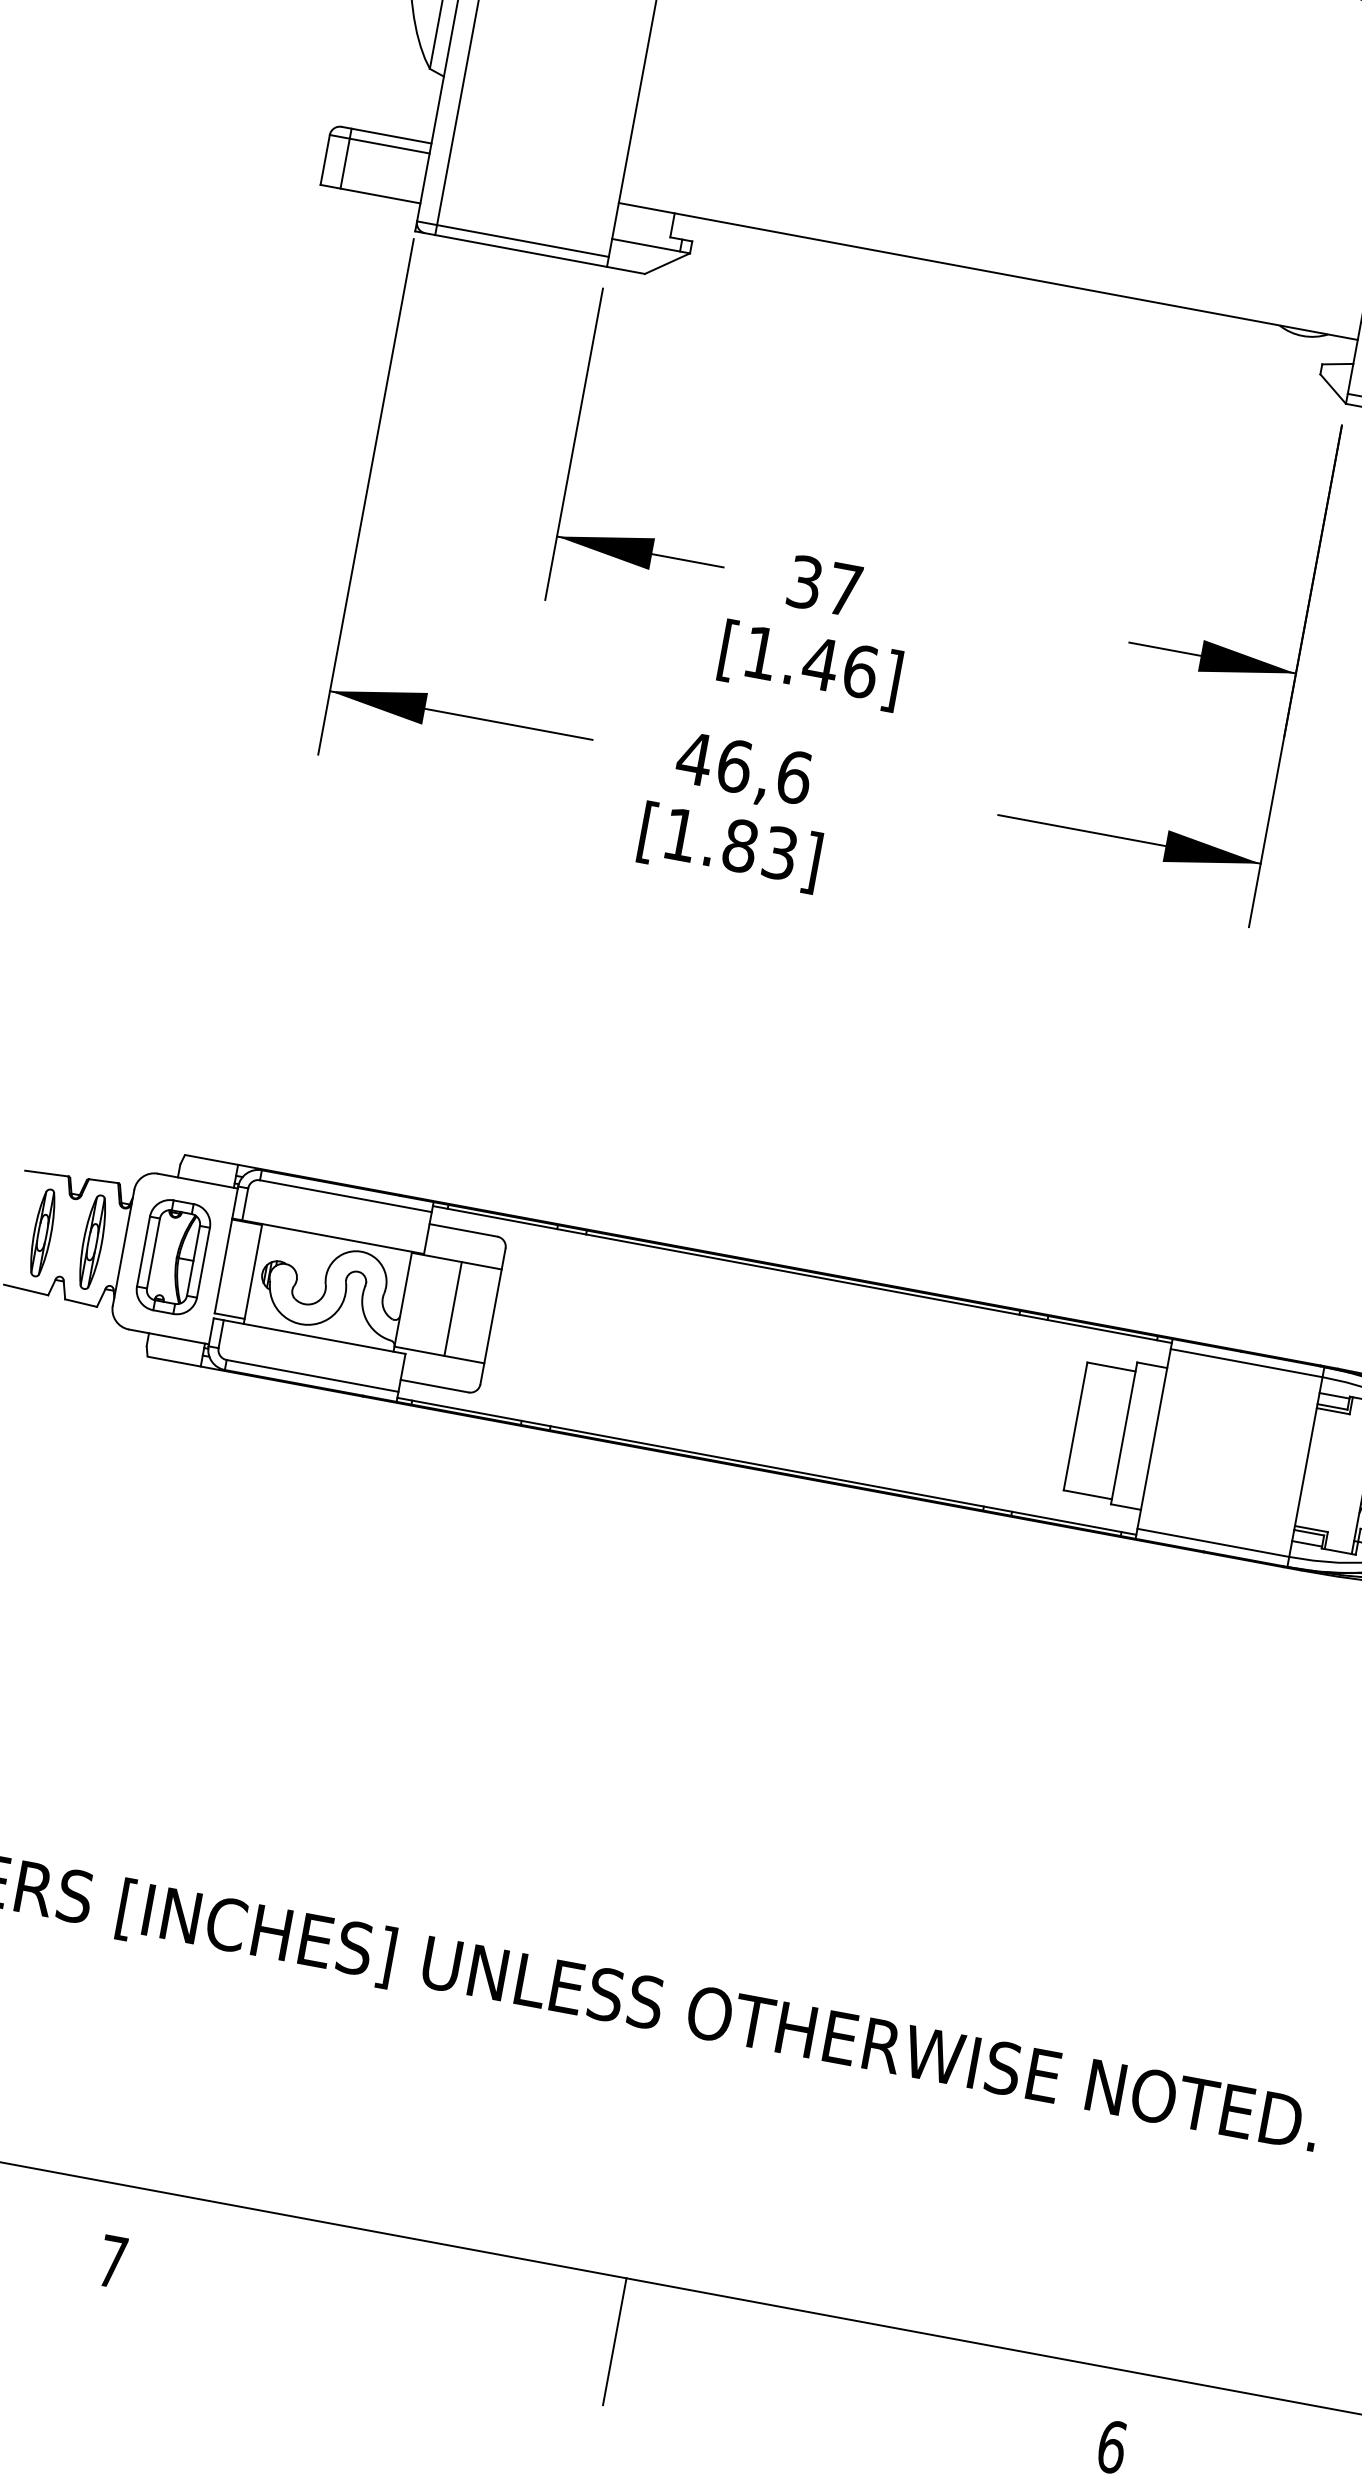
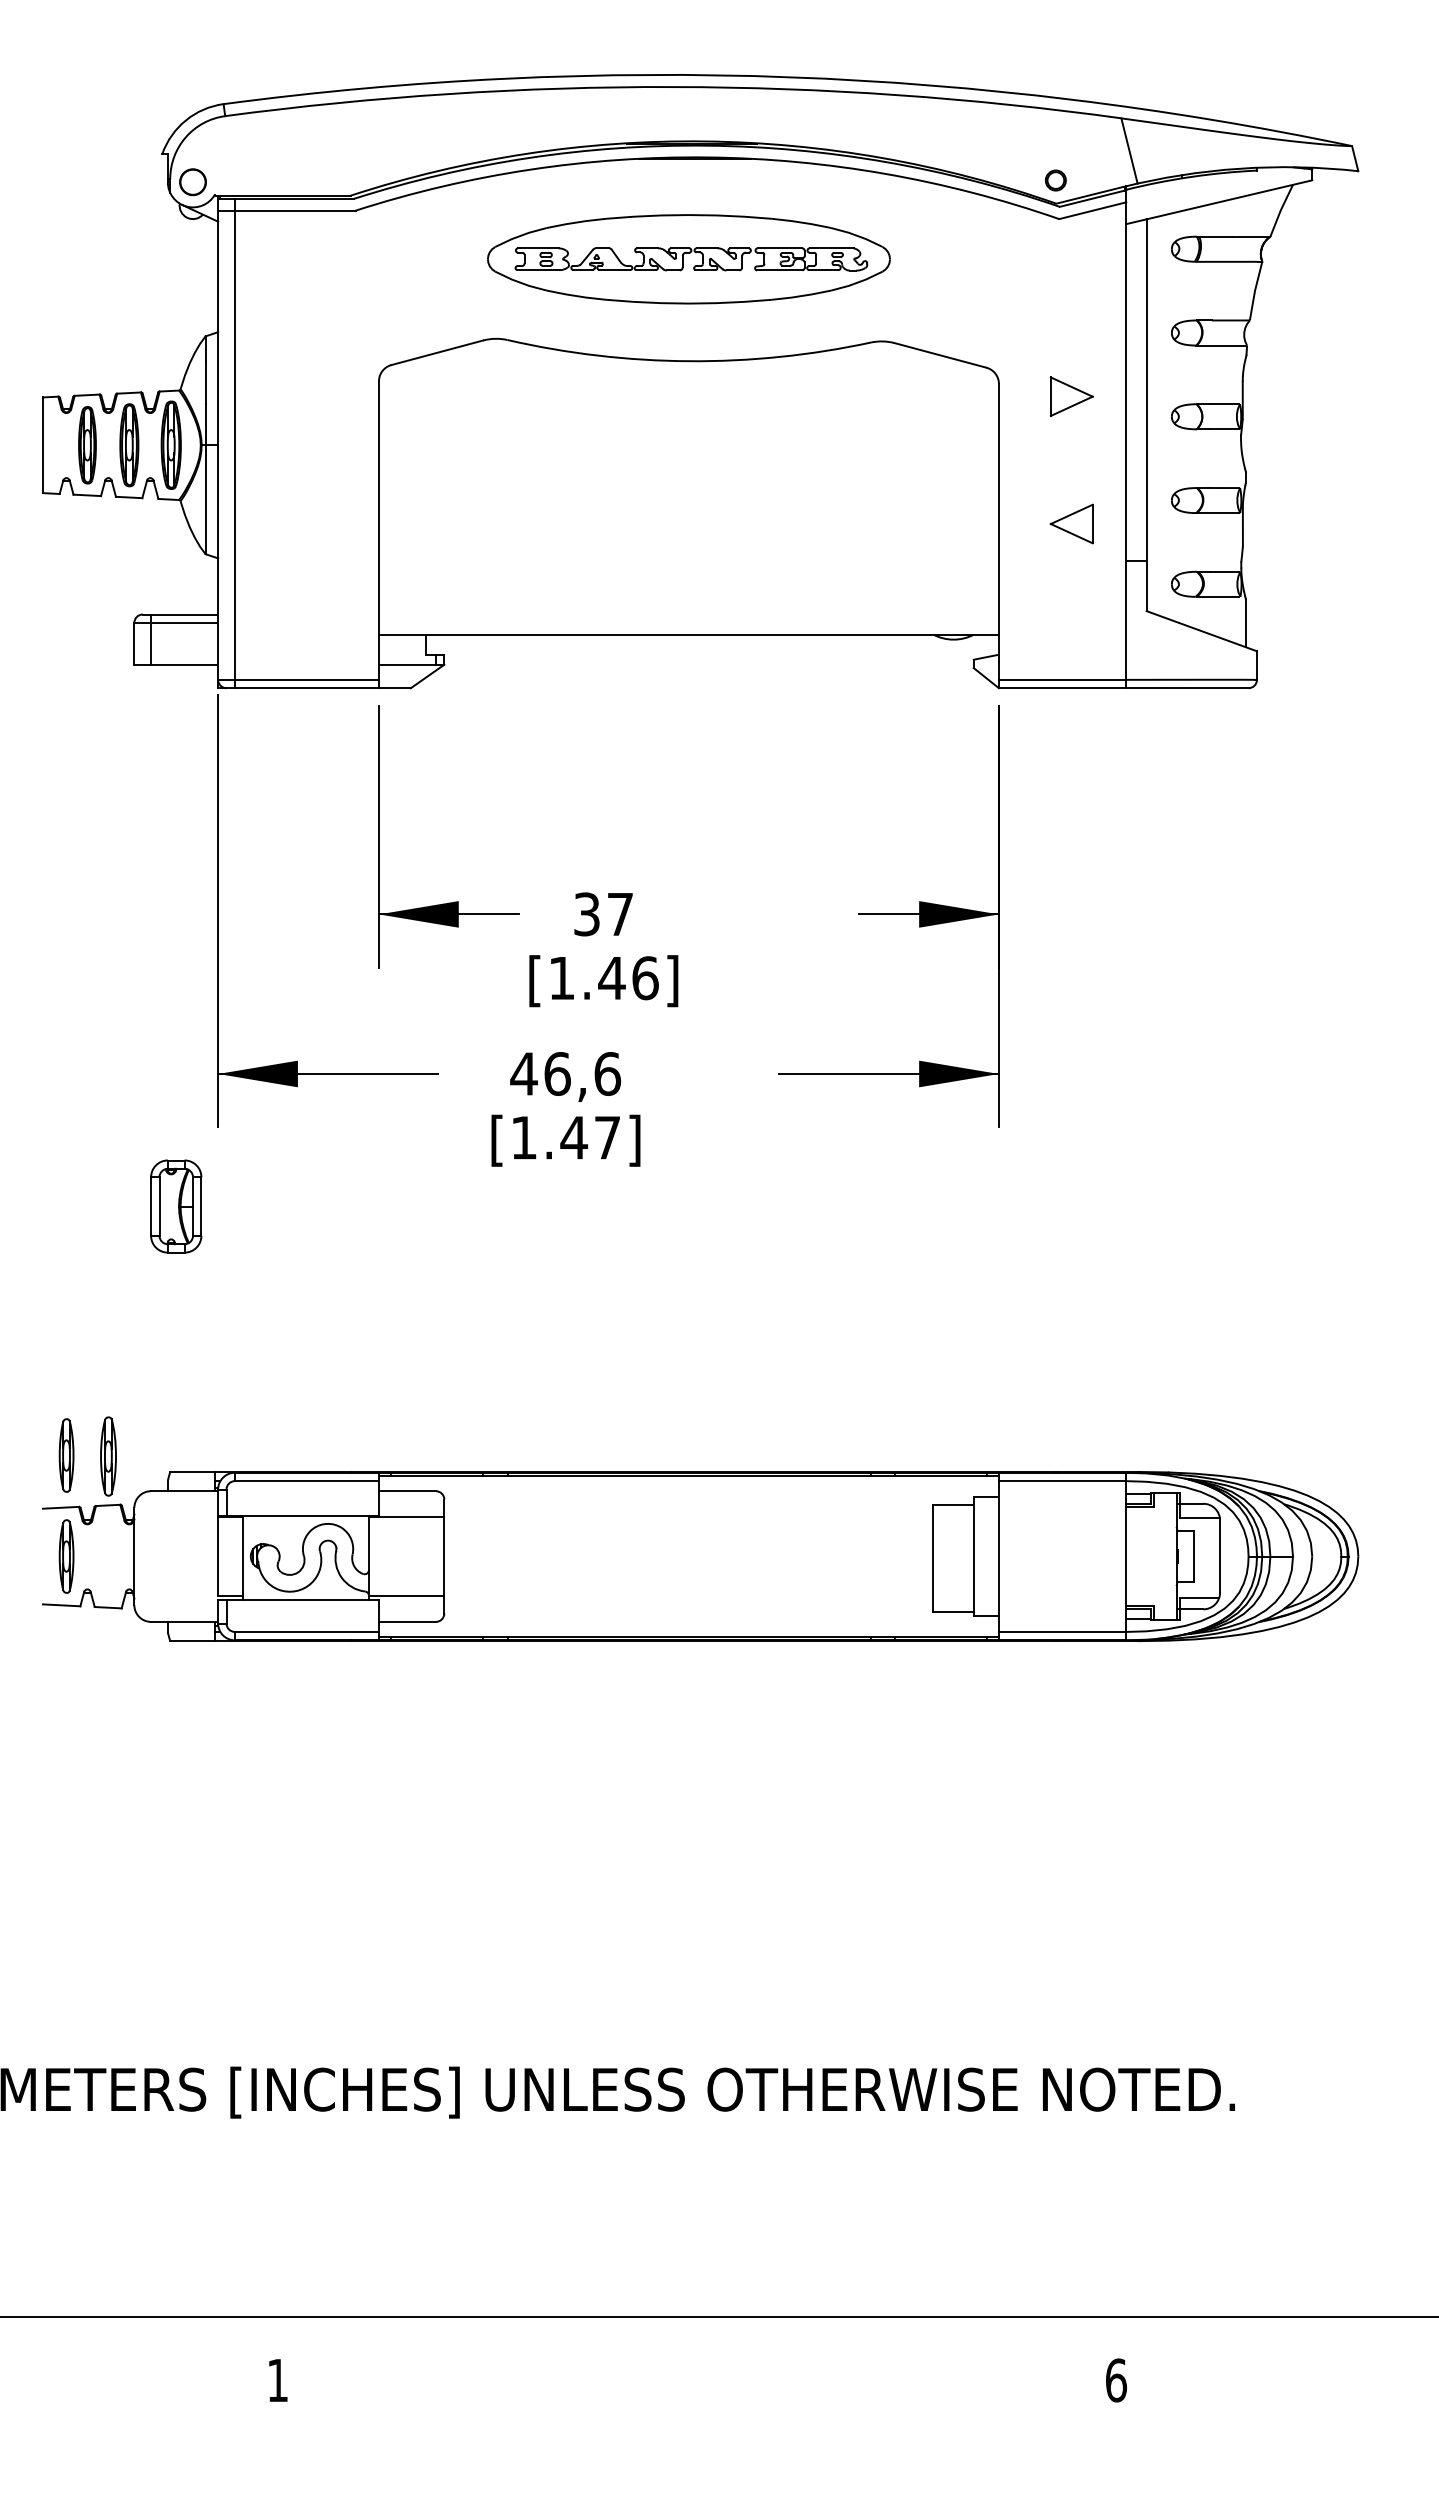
text: (759, 849) -> (590, 1137), [1.83] -> [1.47]
part: (64, 1112) -> (66, 1455), added
part: (92, 1242) -> (108, 1456), moved
part: (173, 1257) -> (176, 1206), moved
line: (452, 1308) -> (410, 1556), removed
text: (112, 2261) -> (277, 2380), 7 -> 1
line: (615, 2341) -> (697, 2369), removed

